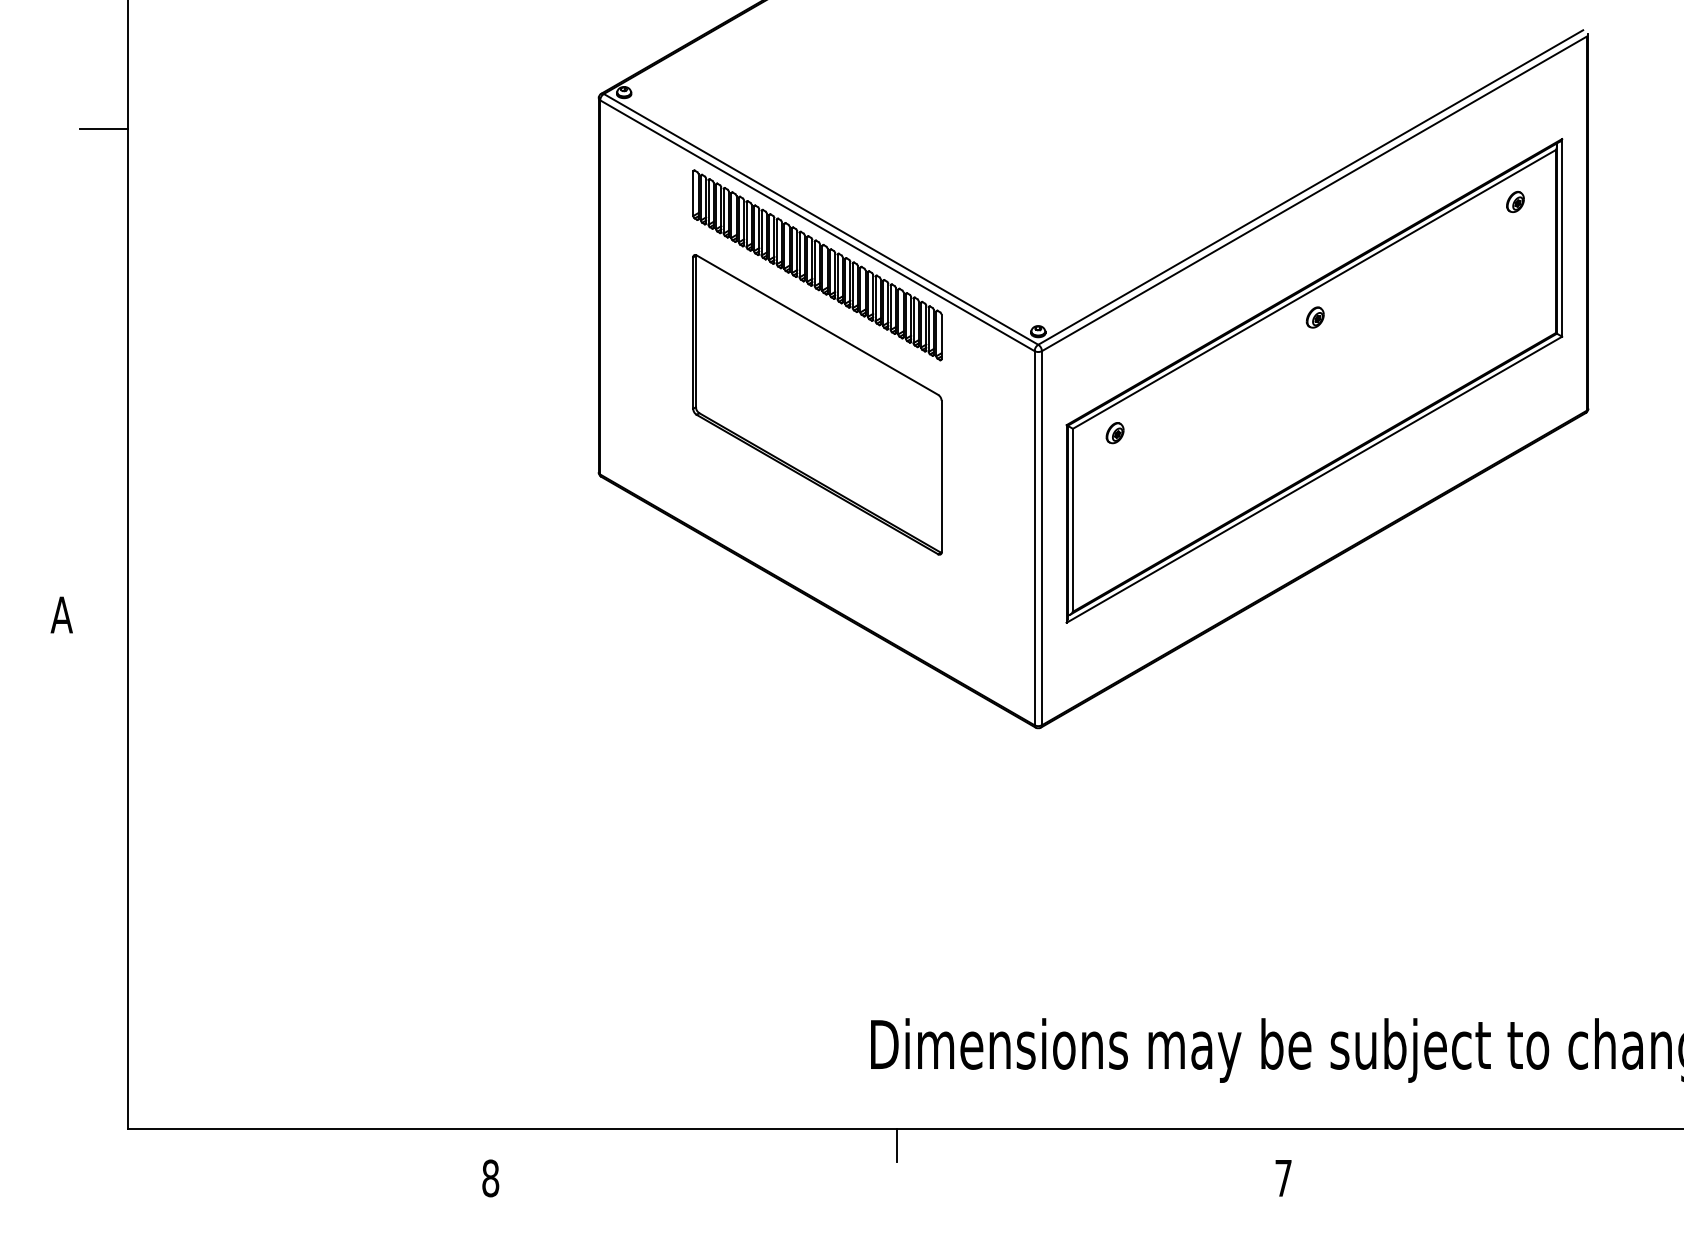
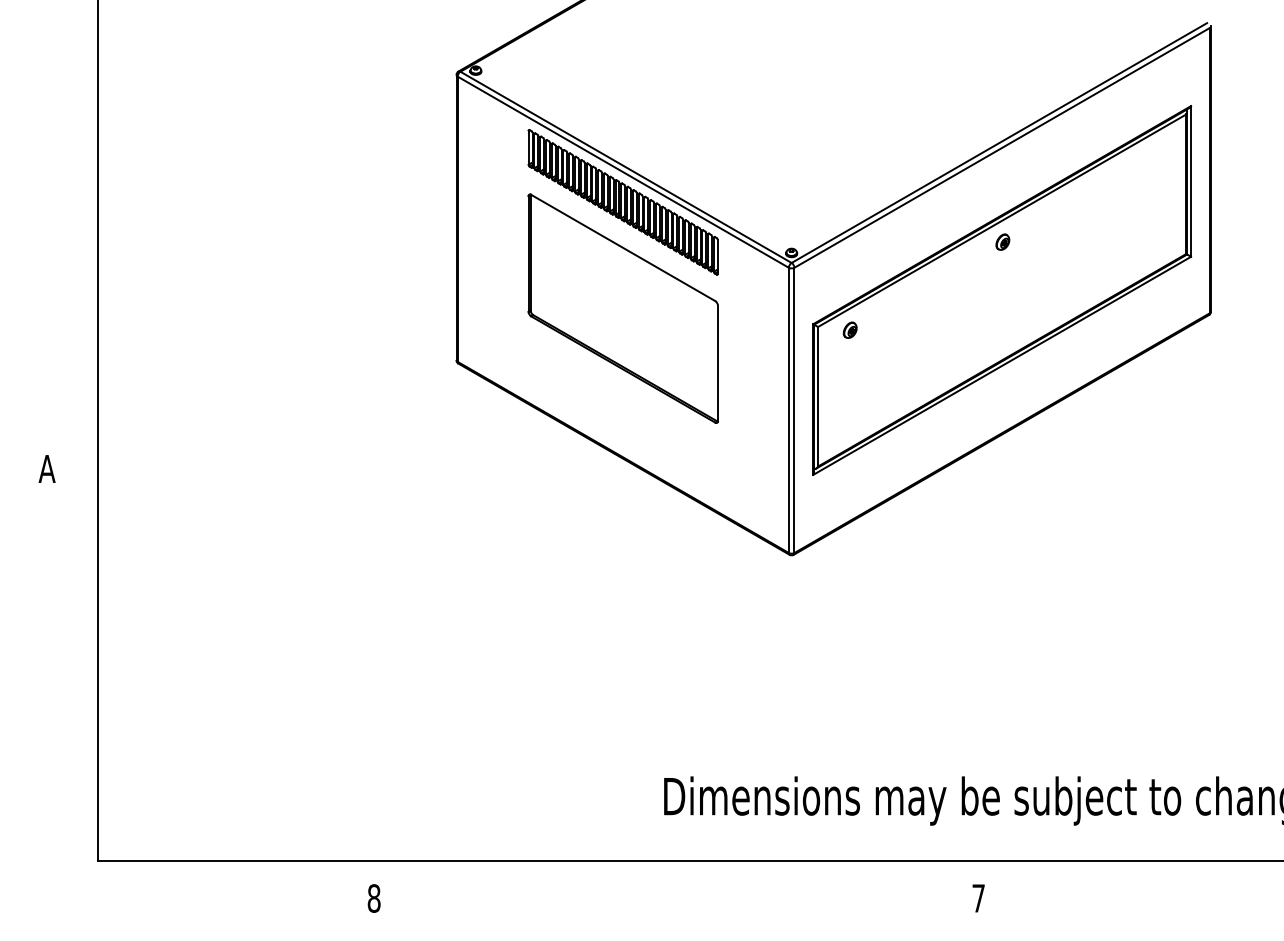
line: (102, 129) -> (78, 98), removed
part: (1515, 201) -> (1155, 153), removed
line: (896, 1145) -> (683, 873), removed

